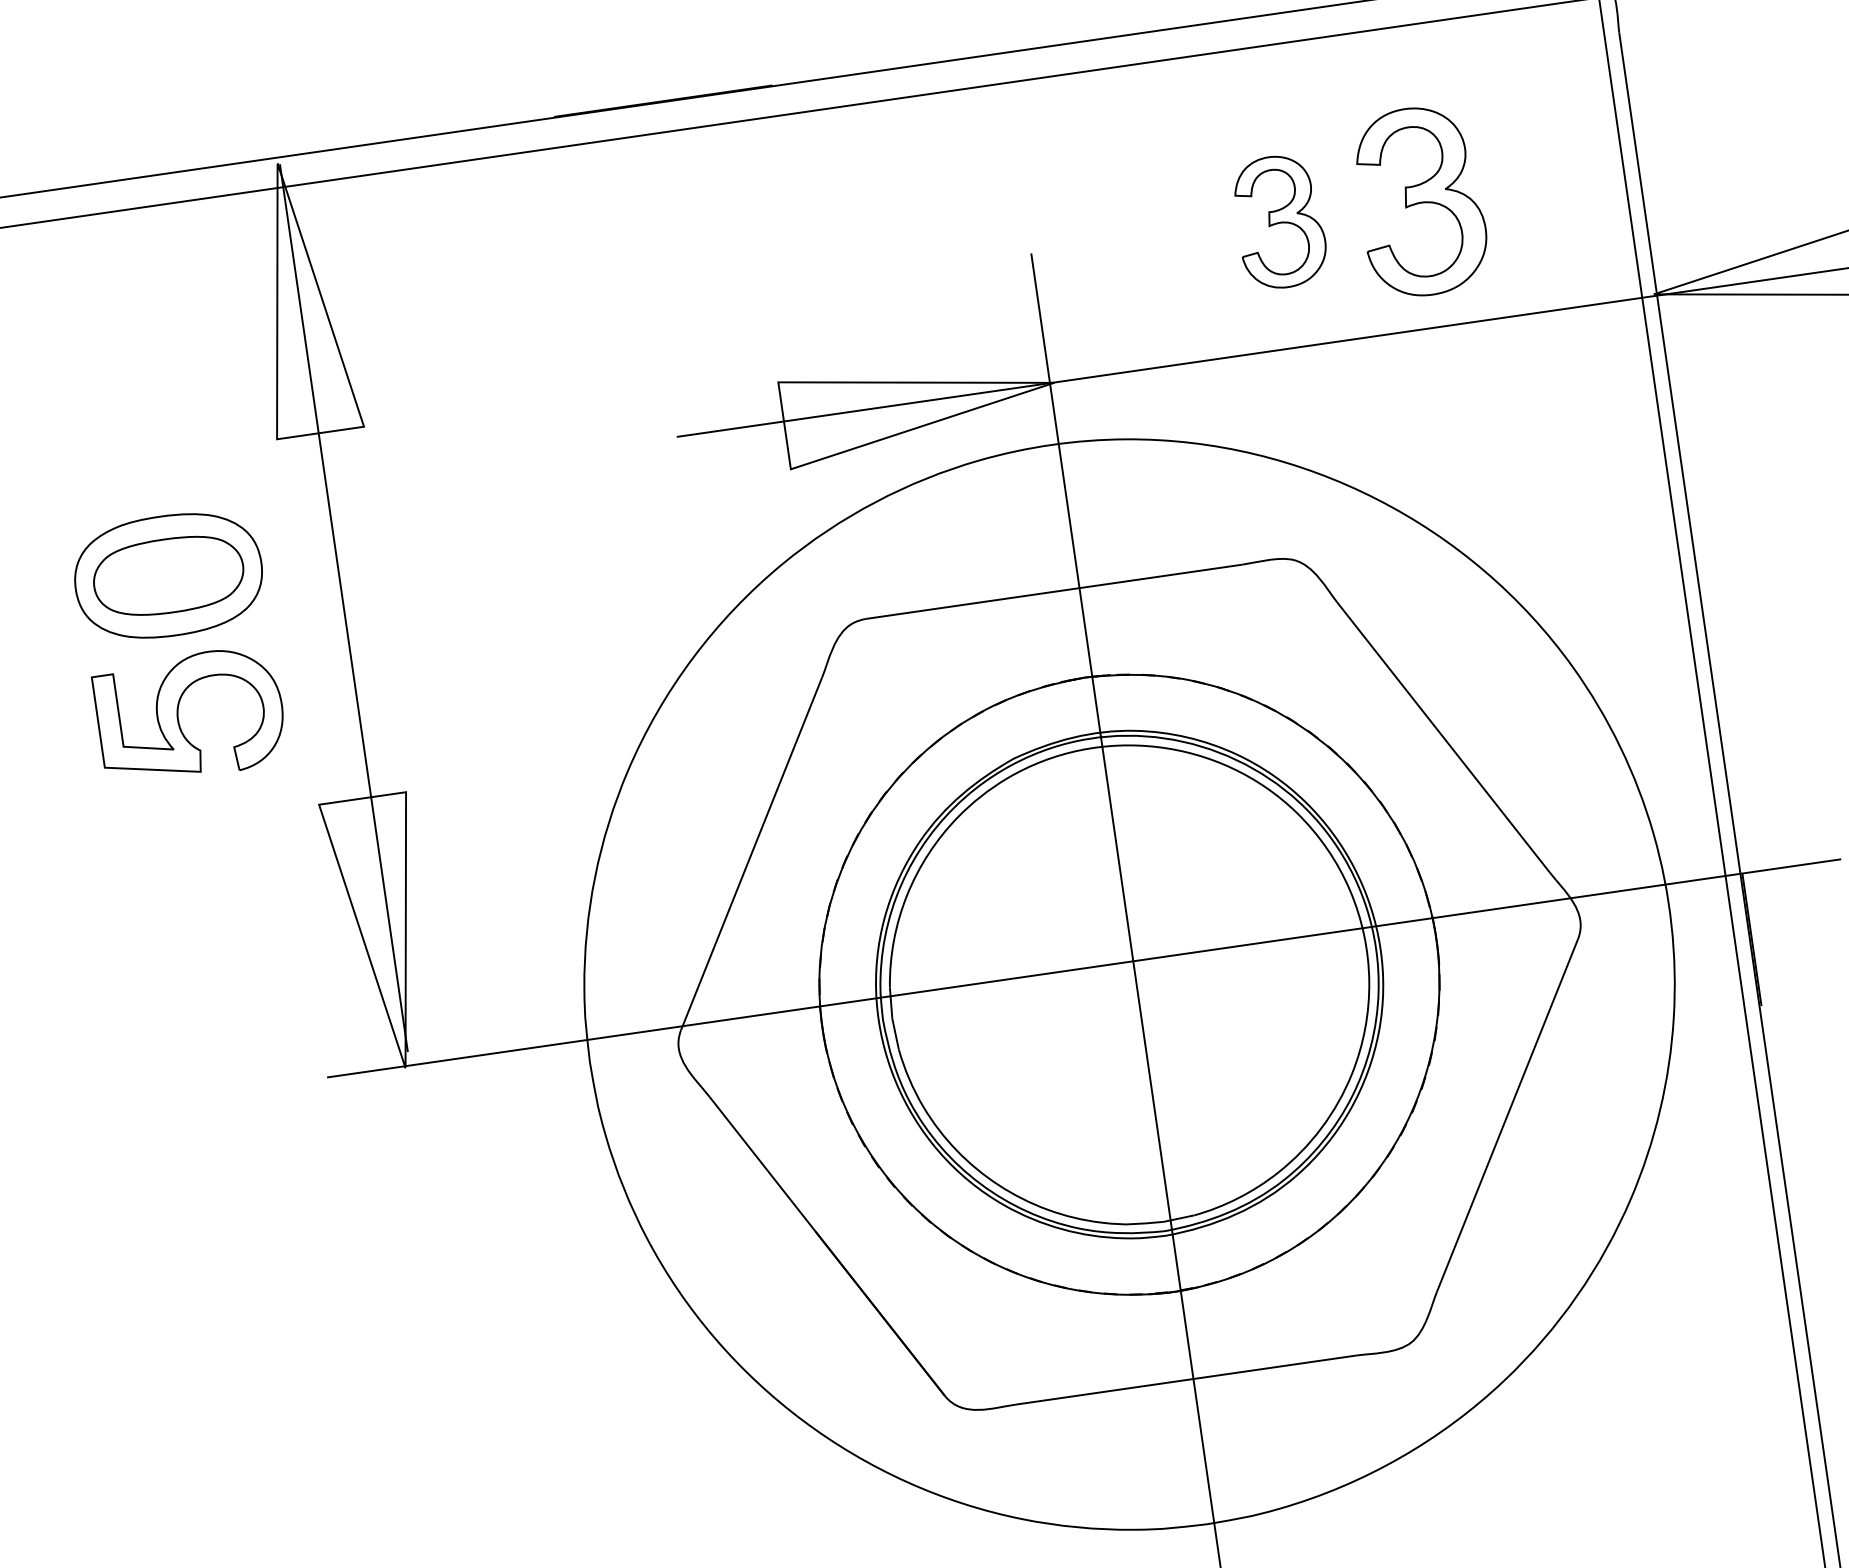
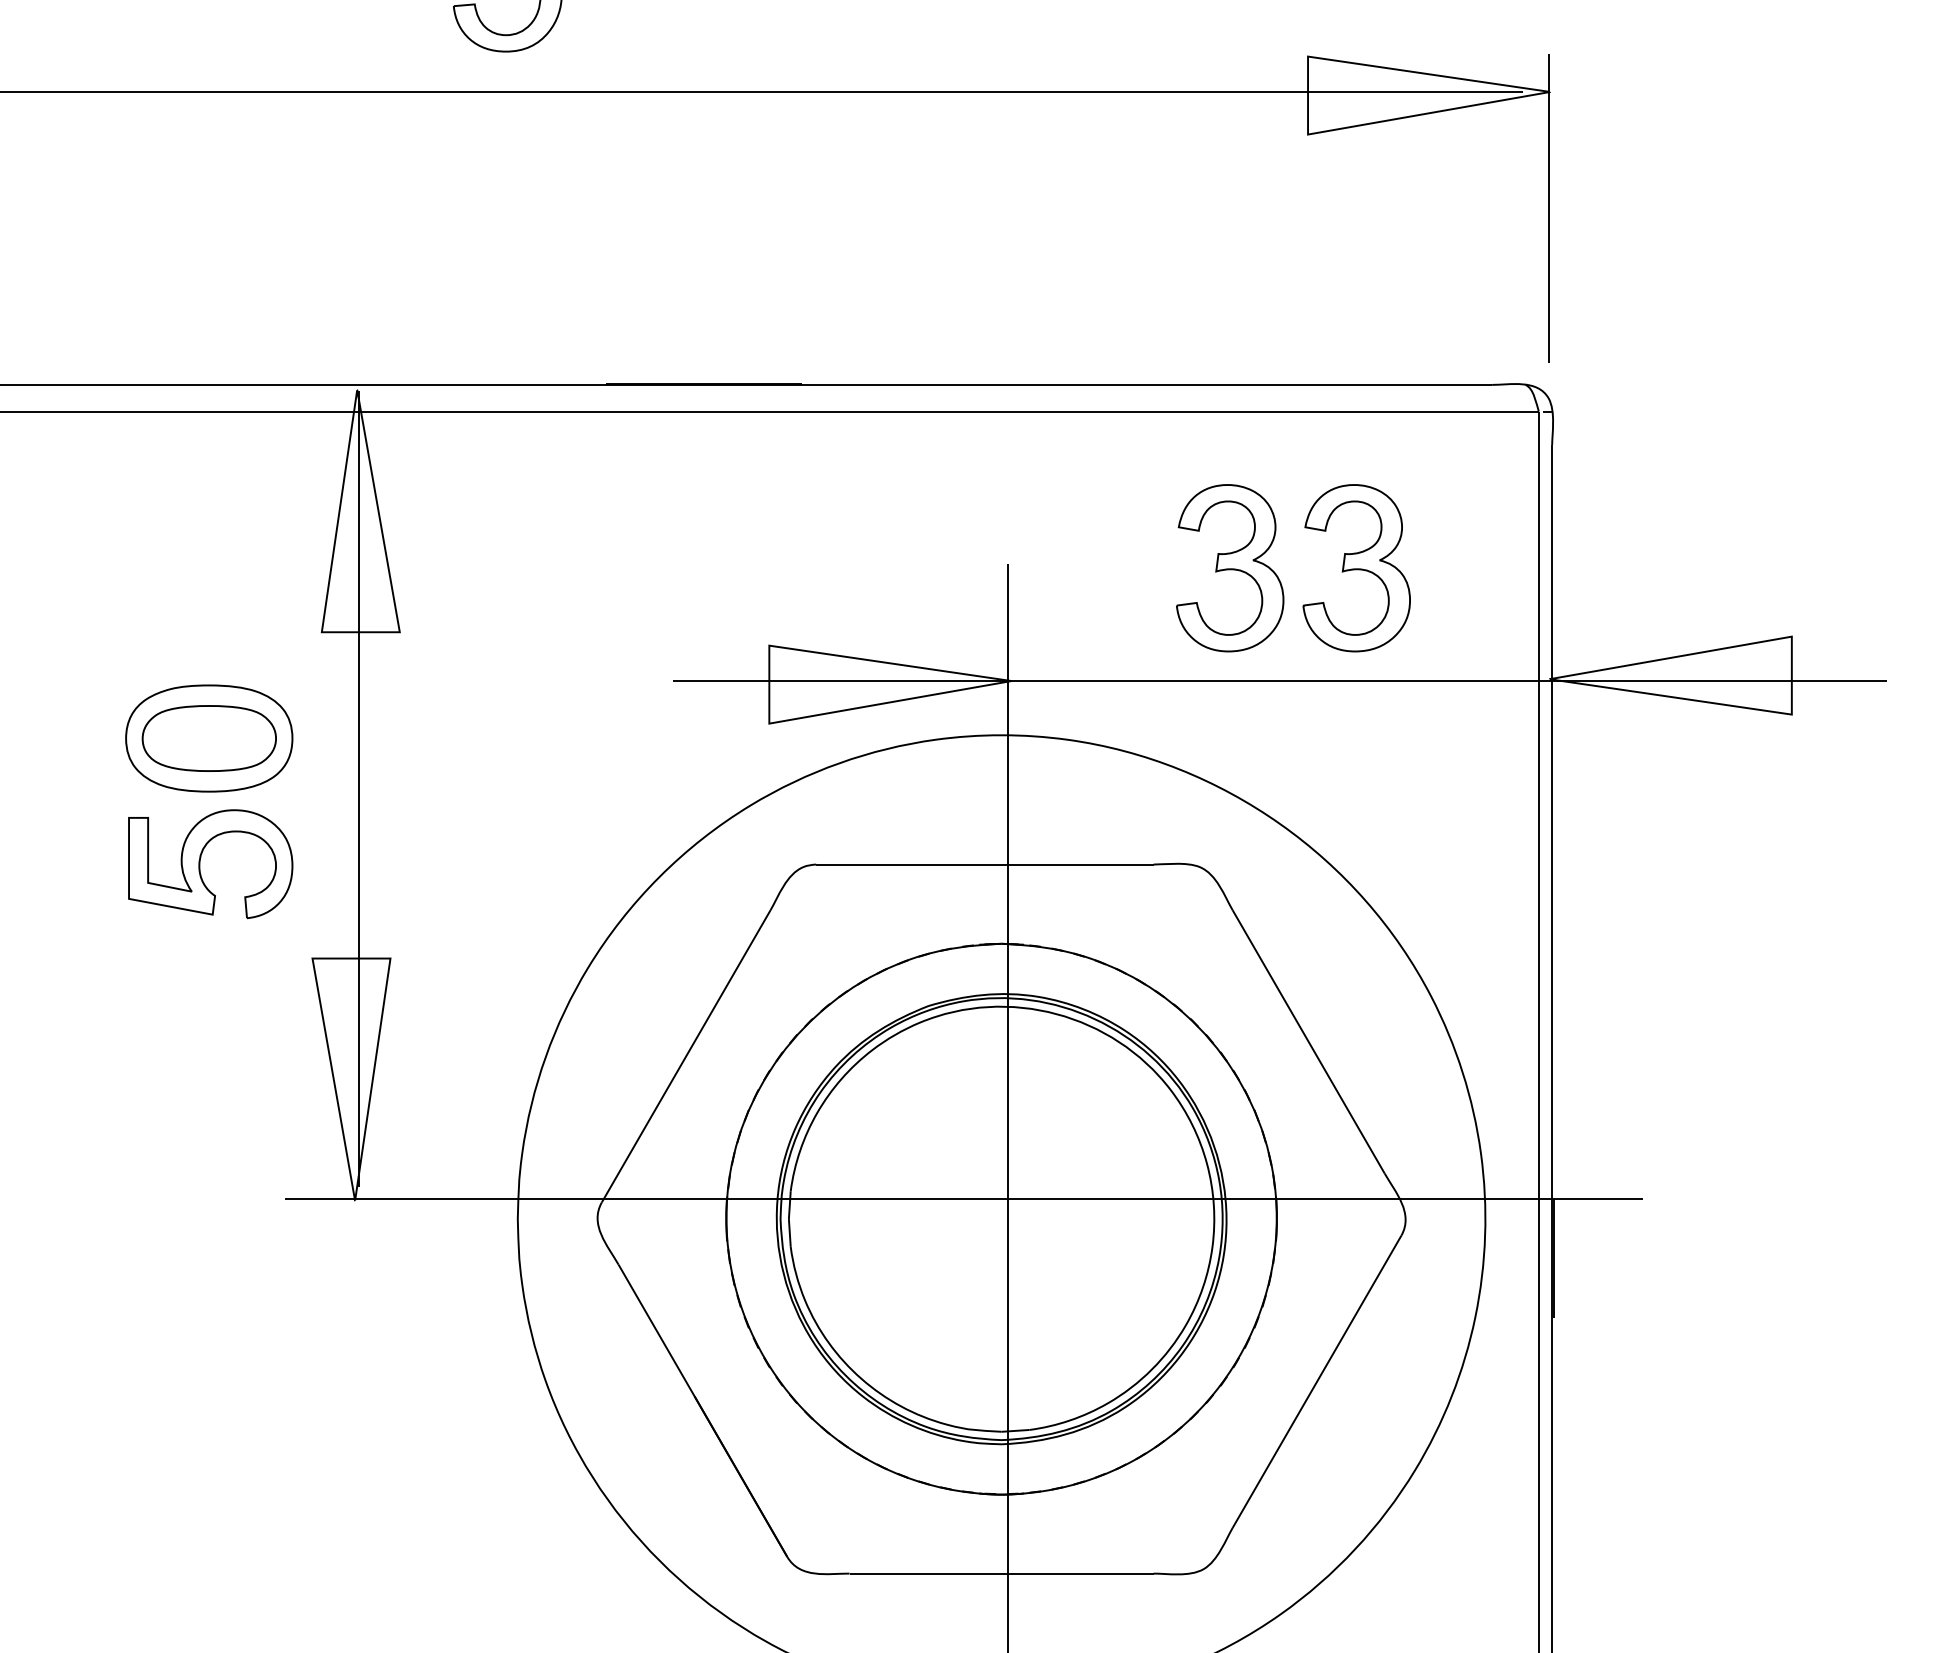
part: (1280, 222) -> (1230, 568), size x1.43

